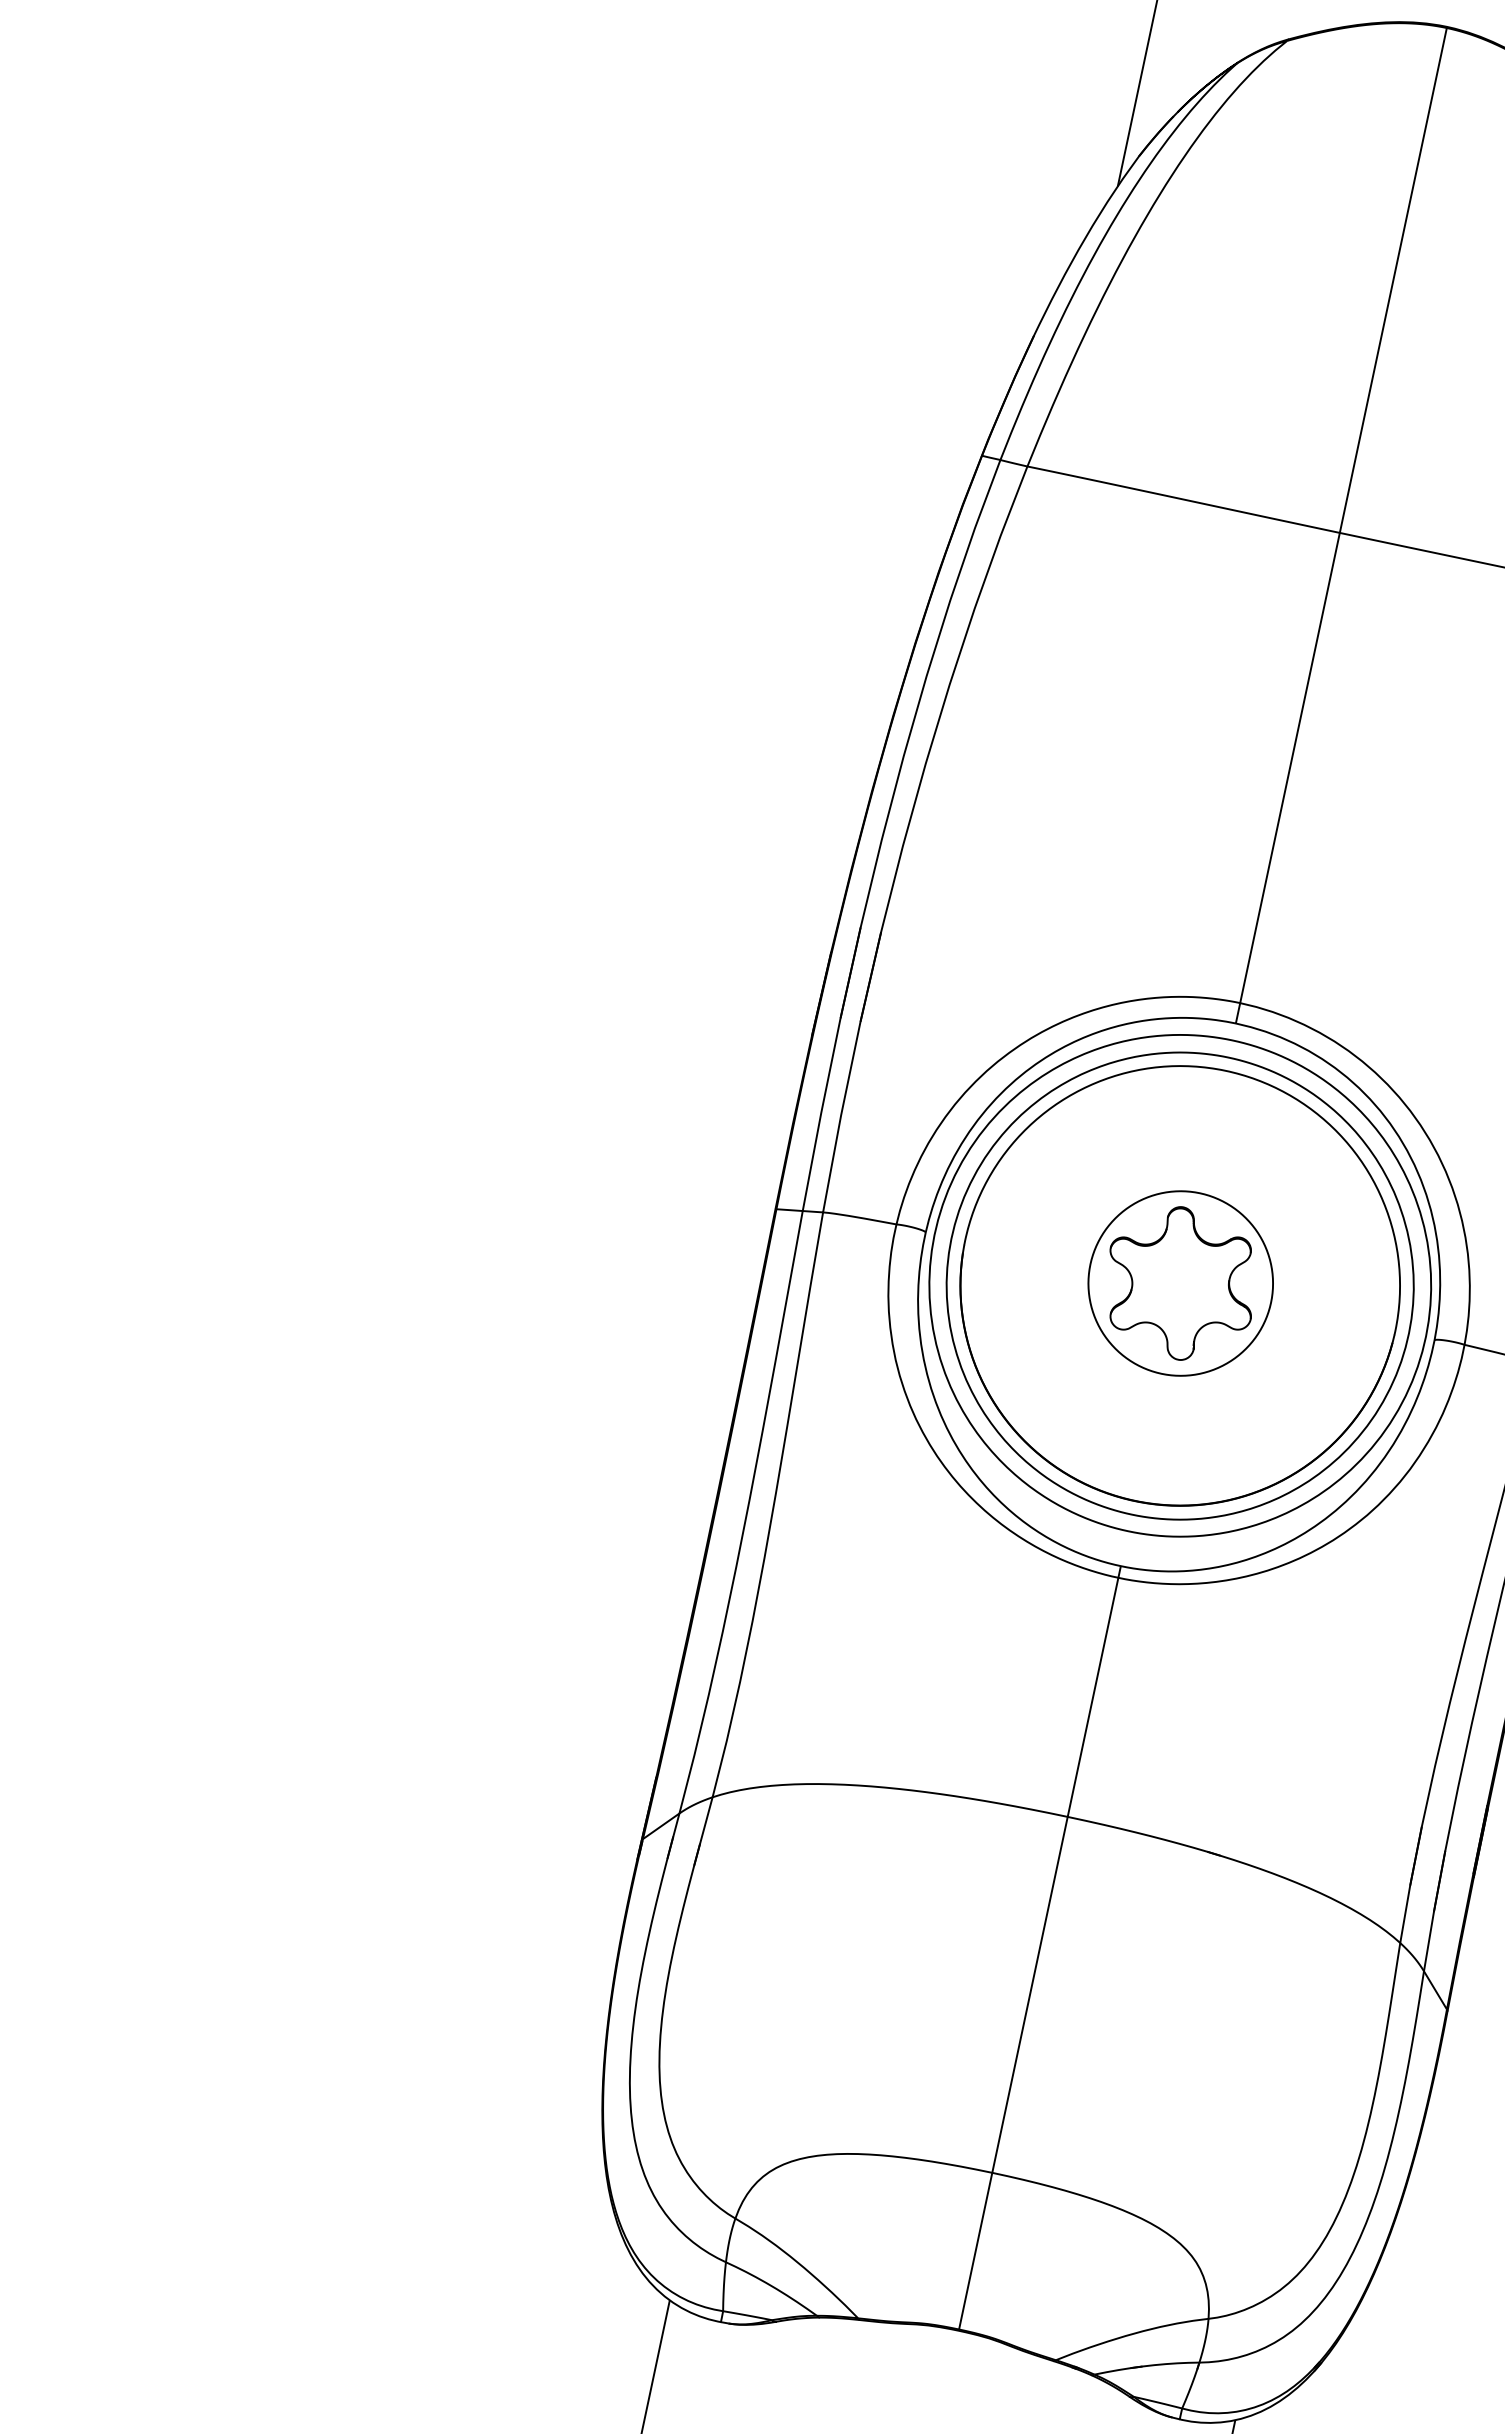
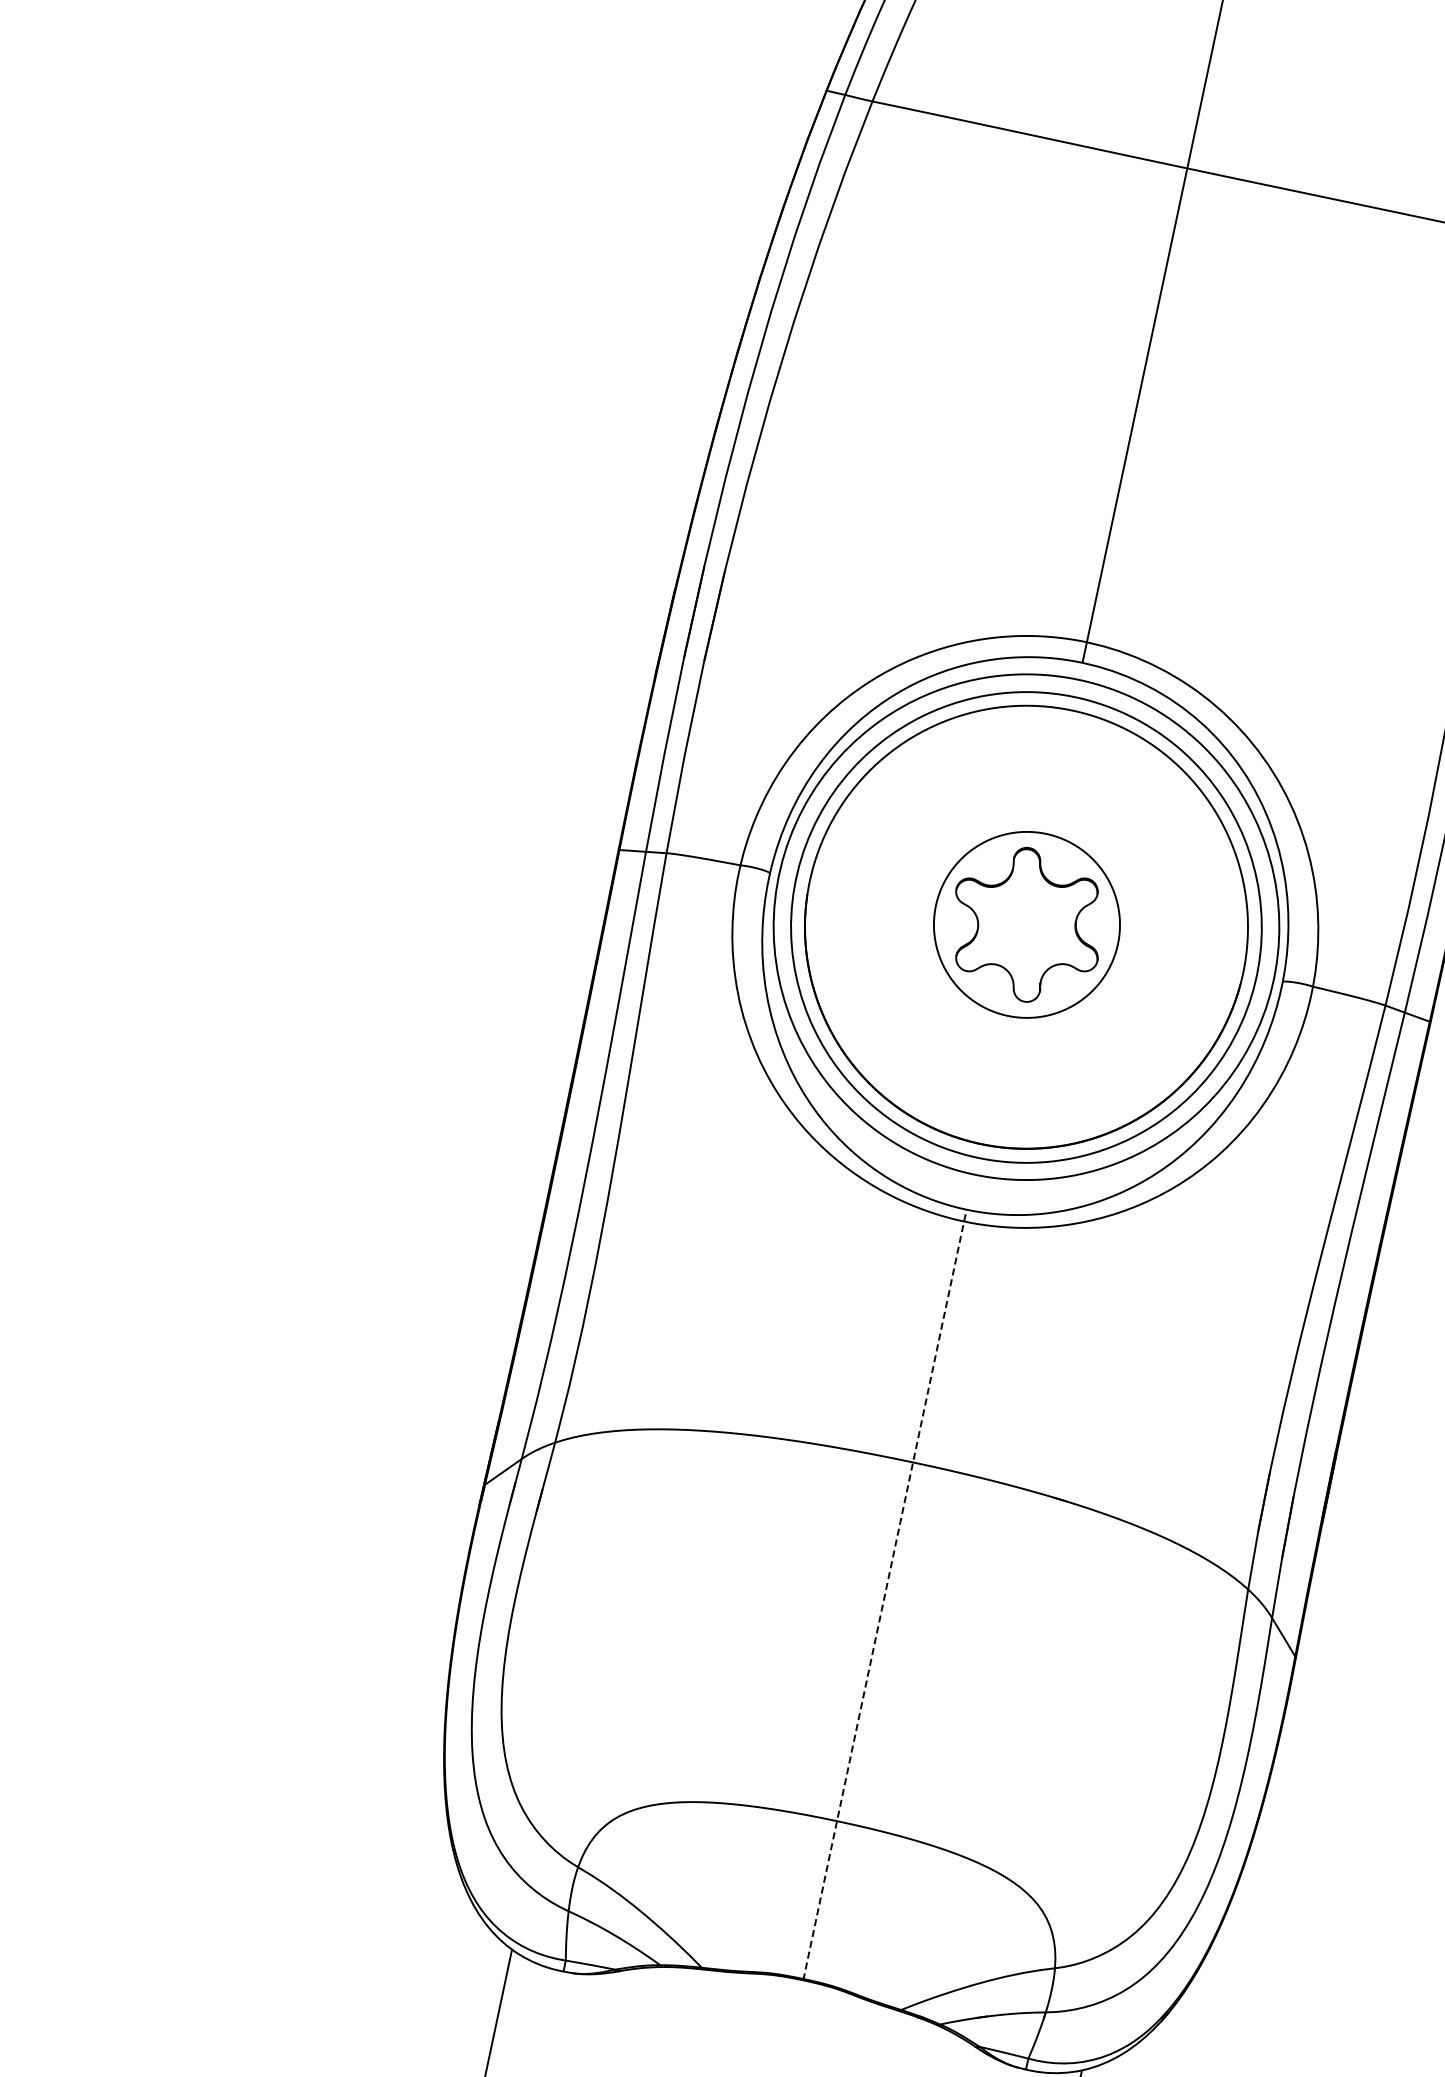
line: (1039, 1948) -> (884, 1595), solid -> dashed

